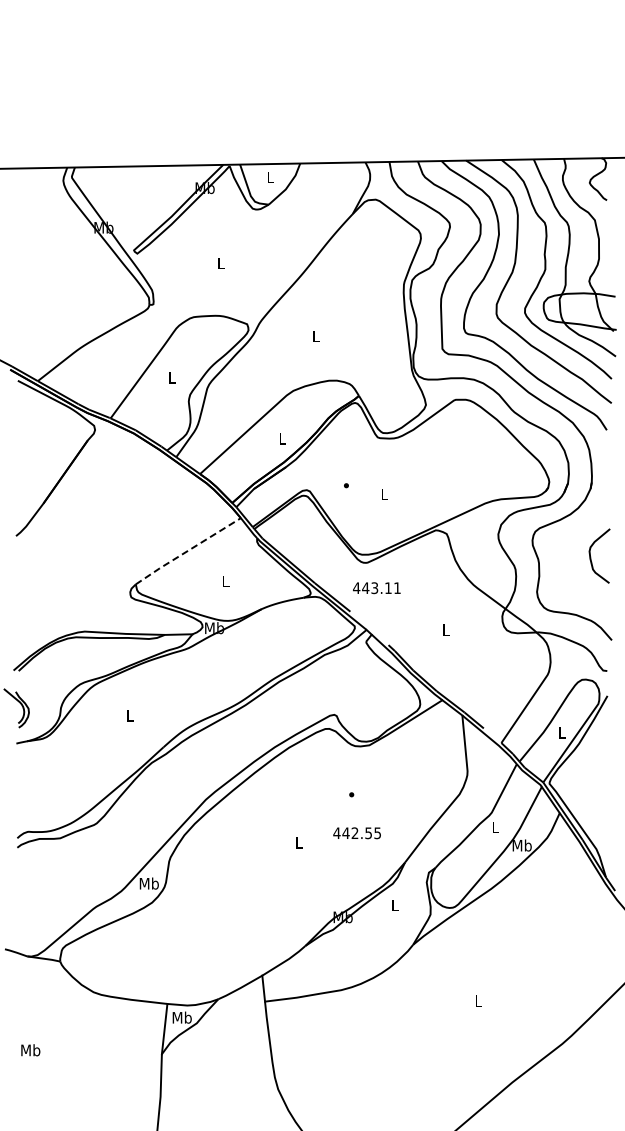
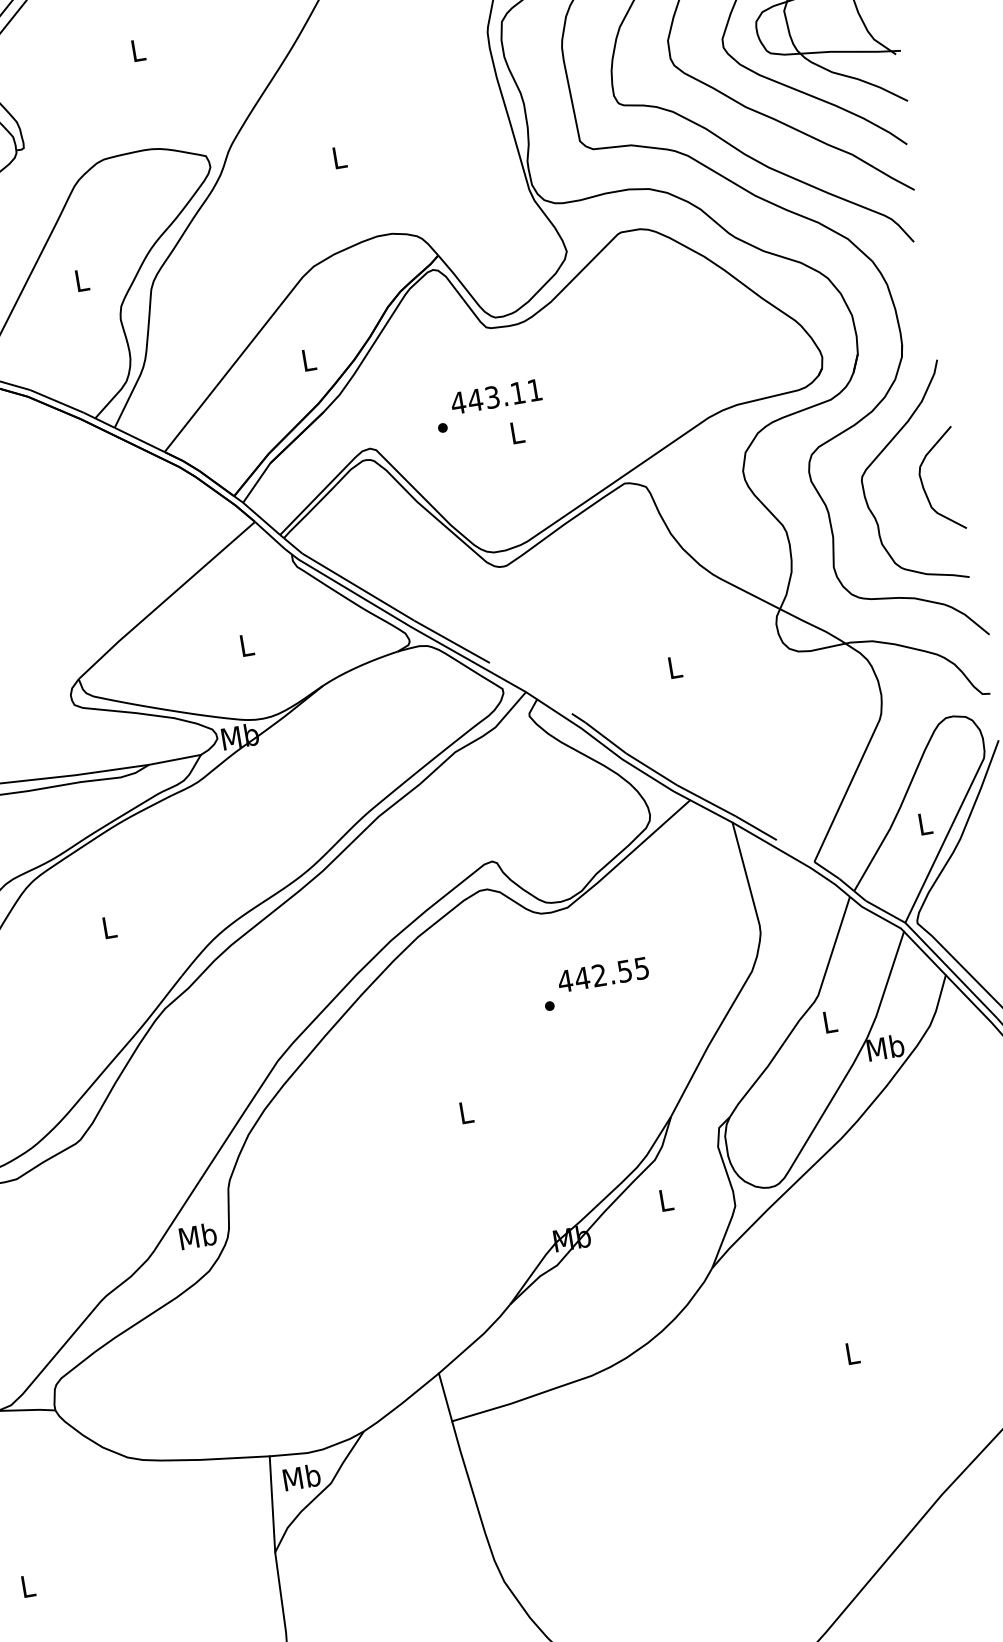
curve: (573, 536) -> (884, 451), added
line: (187, 551) -> (165, 601), dashed -> solid
text: (376, 588) -> (495, 397), moved
text: (356, 833) -> (602, 975), moved
text: (30, 1050) -> (27, 1586), Mb -> L

